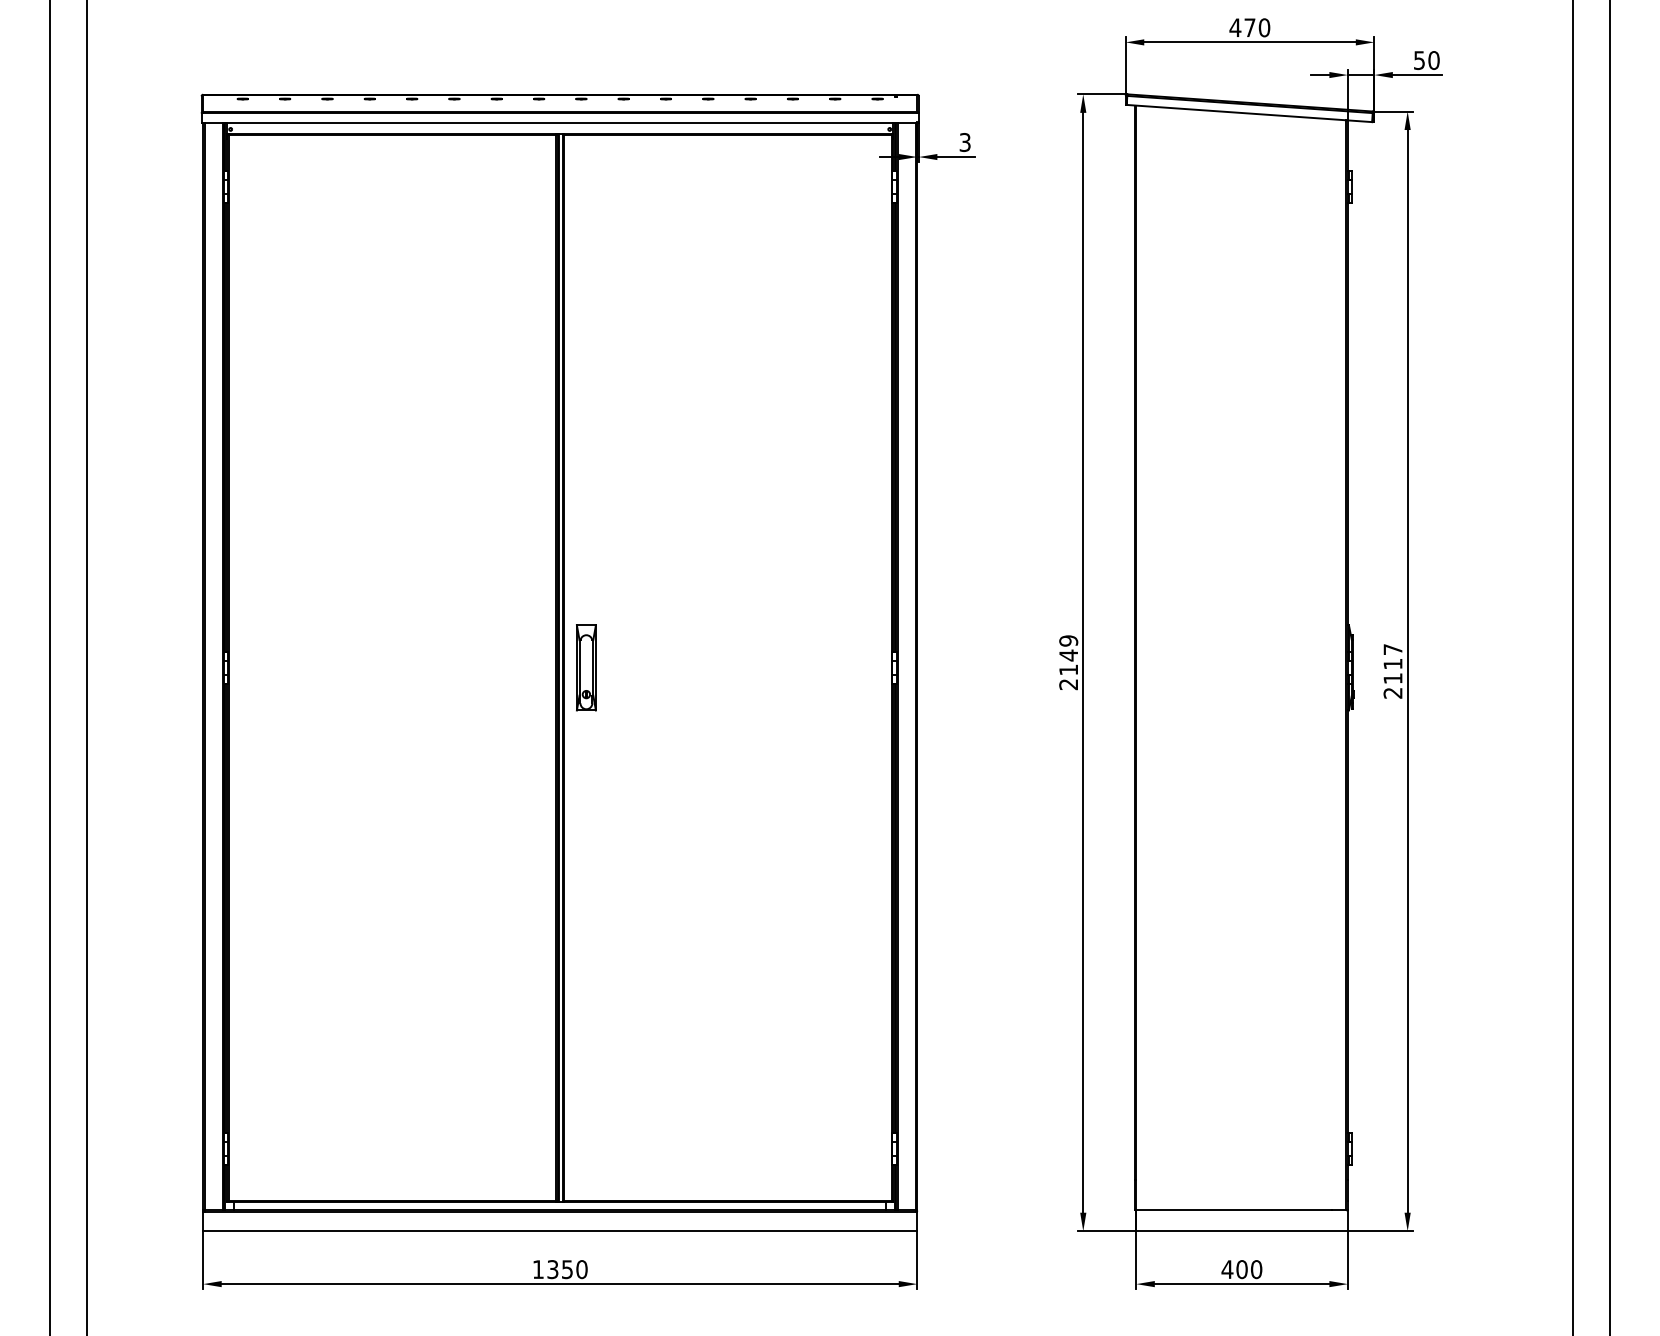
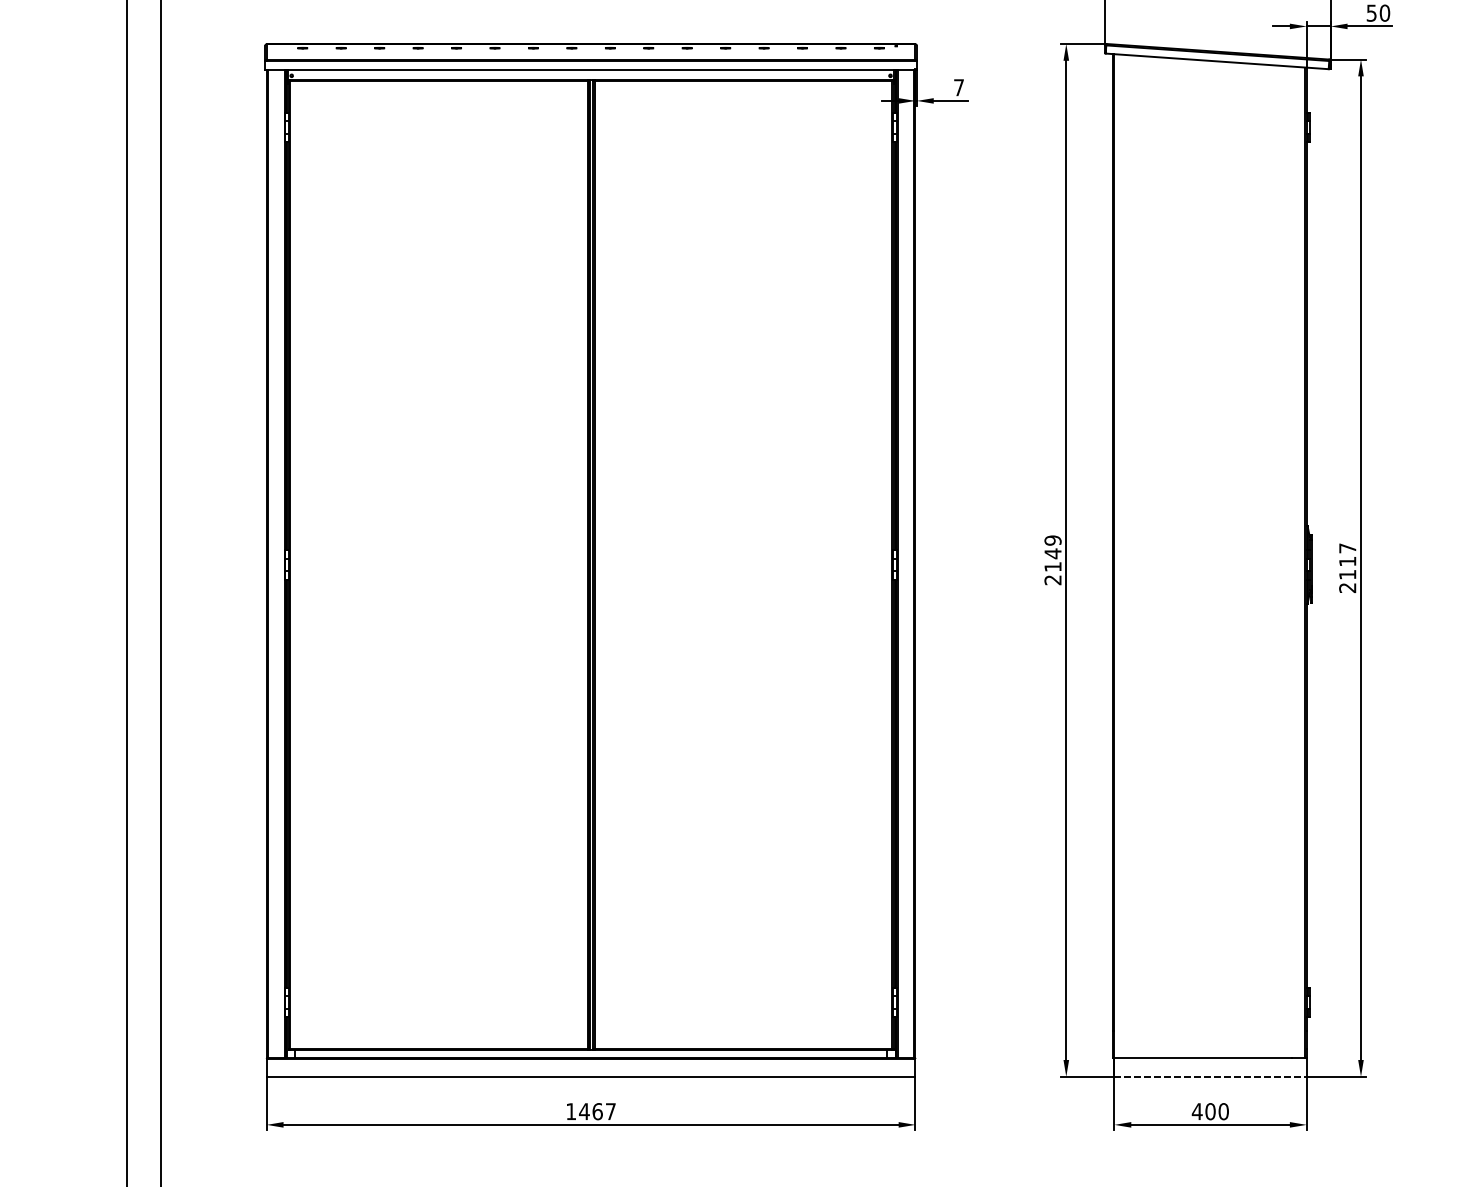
text: (964, 142) -> (958, 87), 3 -> 7
part: (586, 667) -> (614, 564), removed
line: (1242, 1231) -> (1210, 1077), solid -> dashed
text: (566, 1269) -> (596, 1111), 1350 -> 1467

